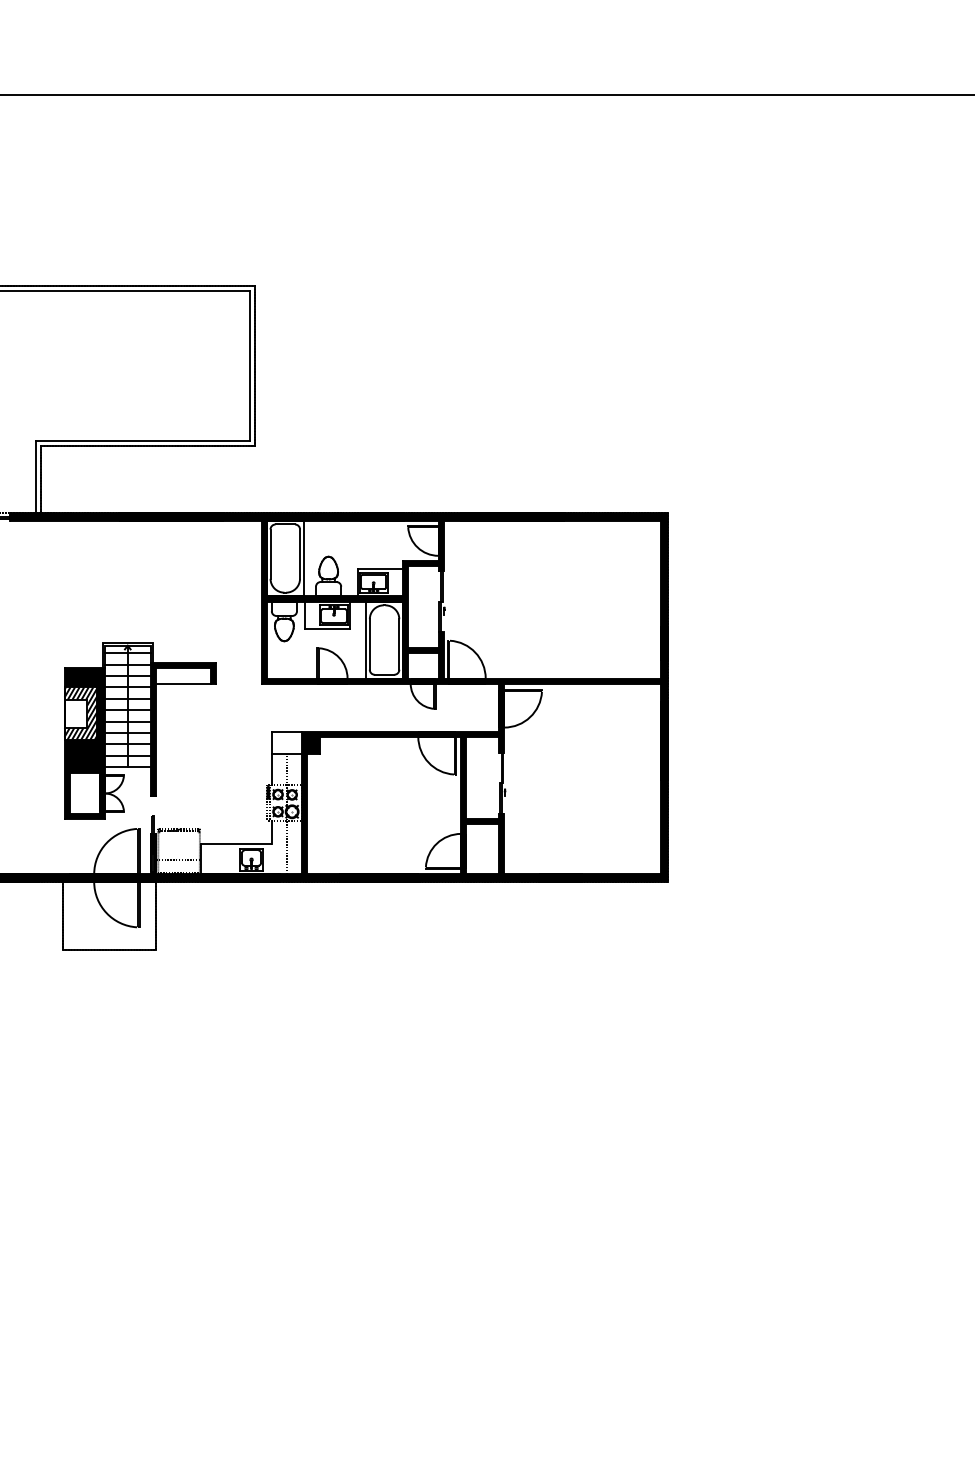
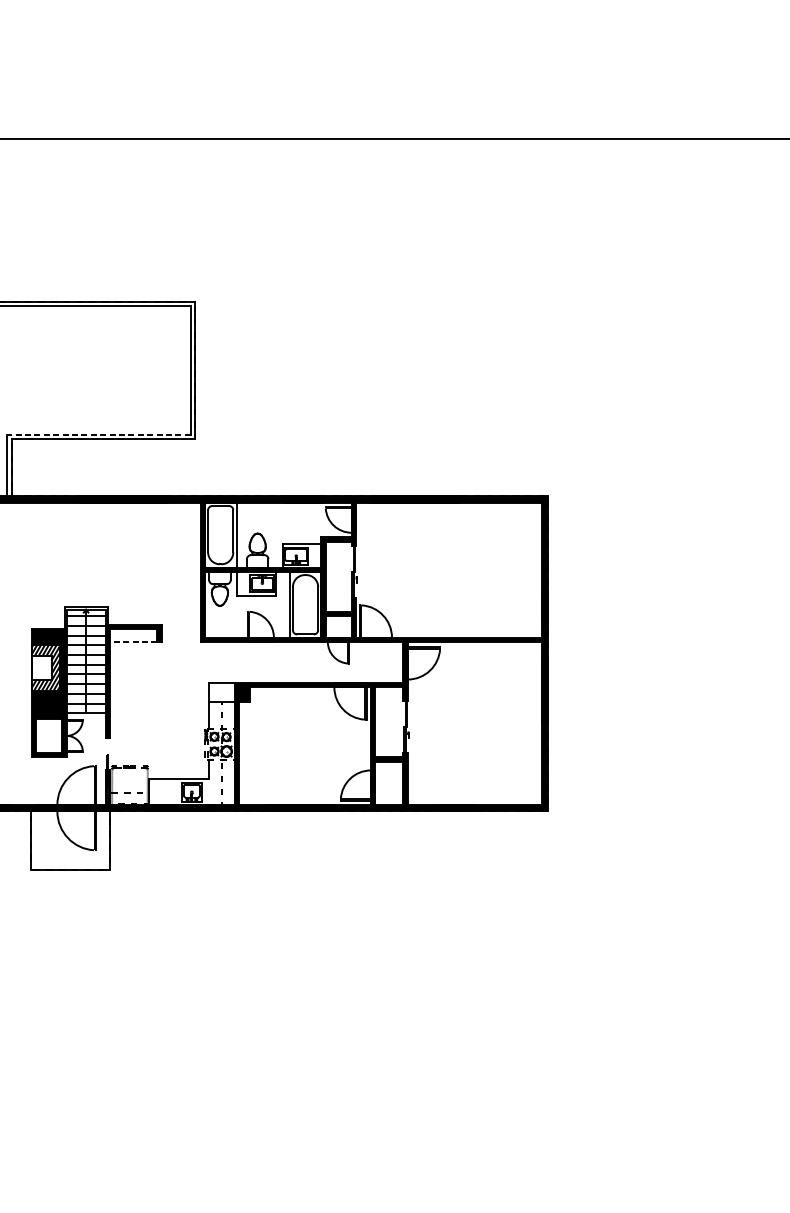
line: (142, 441) -> (98, 435), solid -> dashed
line: (183, 683) -> (133, 641), solid -> dashed

